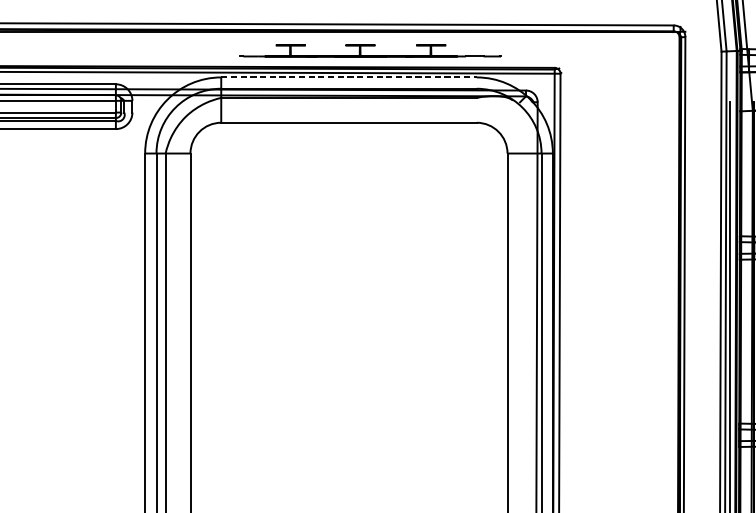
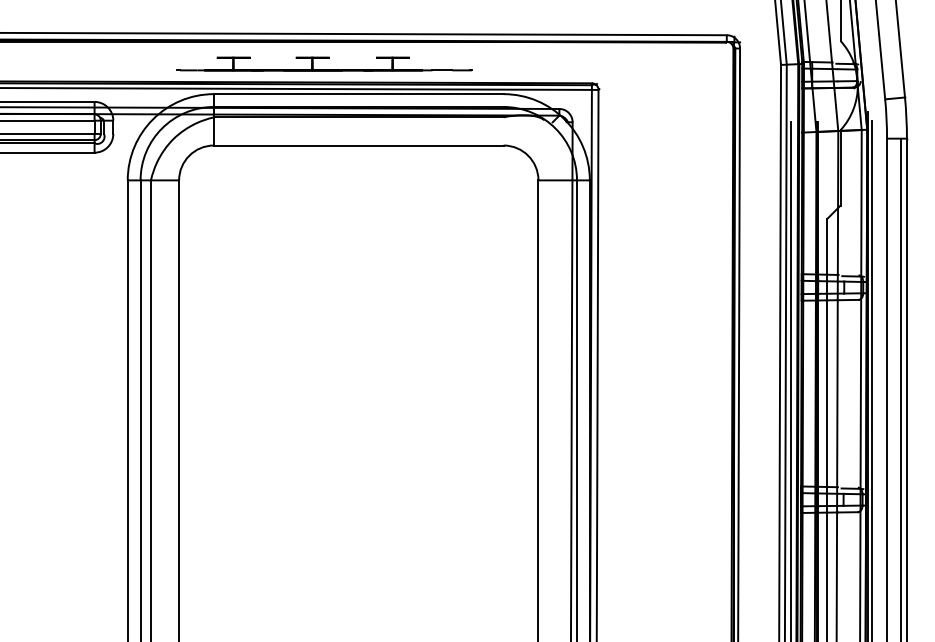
part: (370, 50) -> (324, 63), moved
line: (348, 77) -> (358, 94), dashed -> solid

